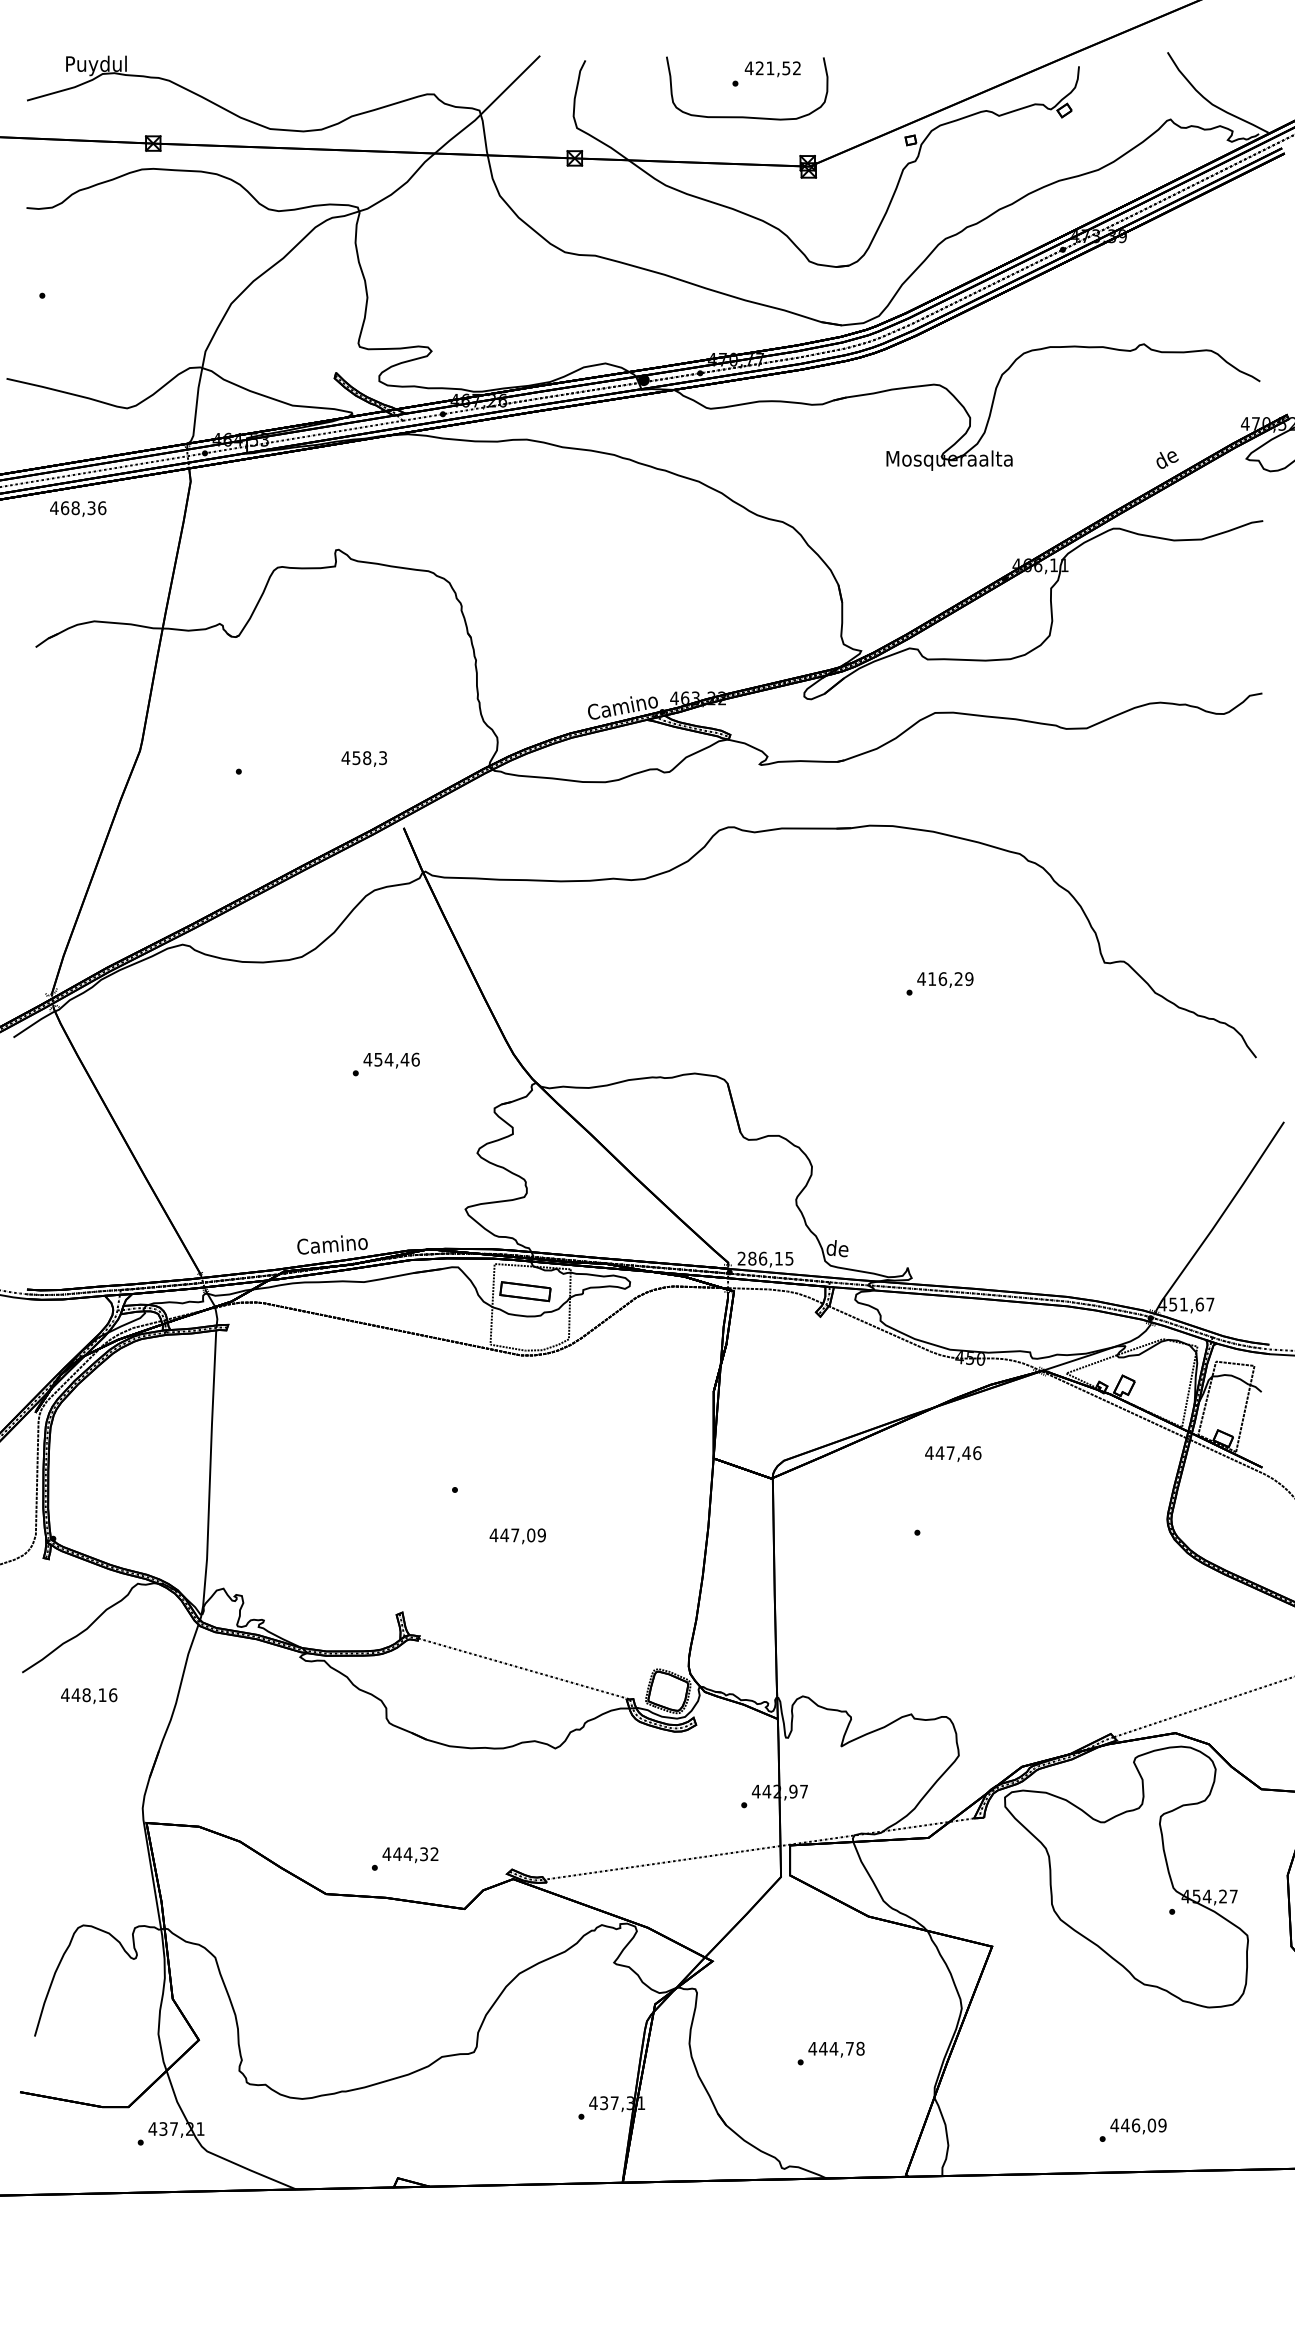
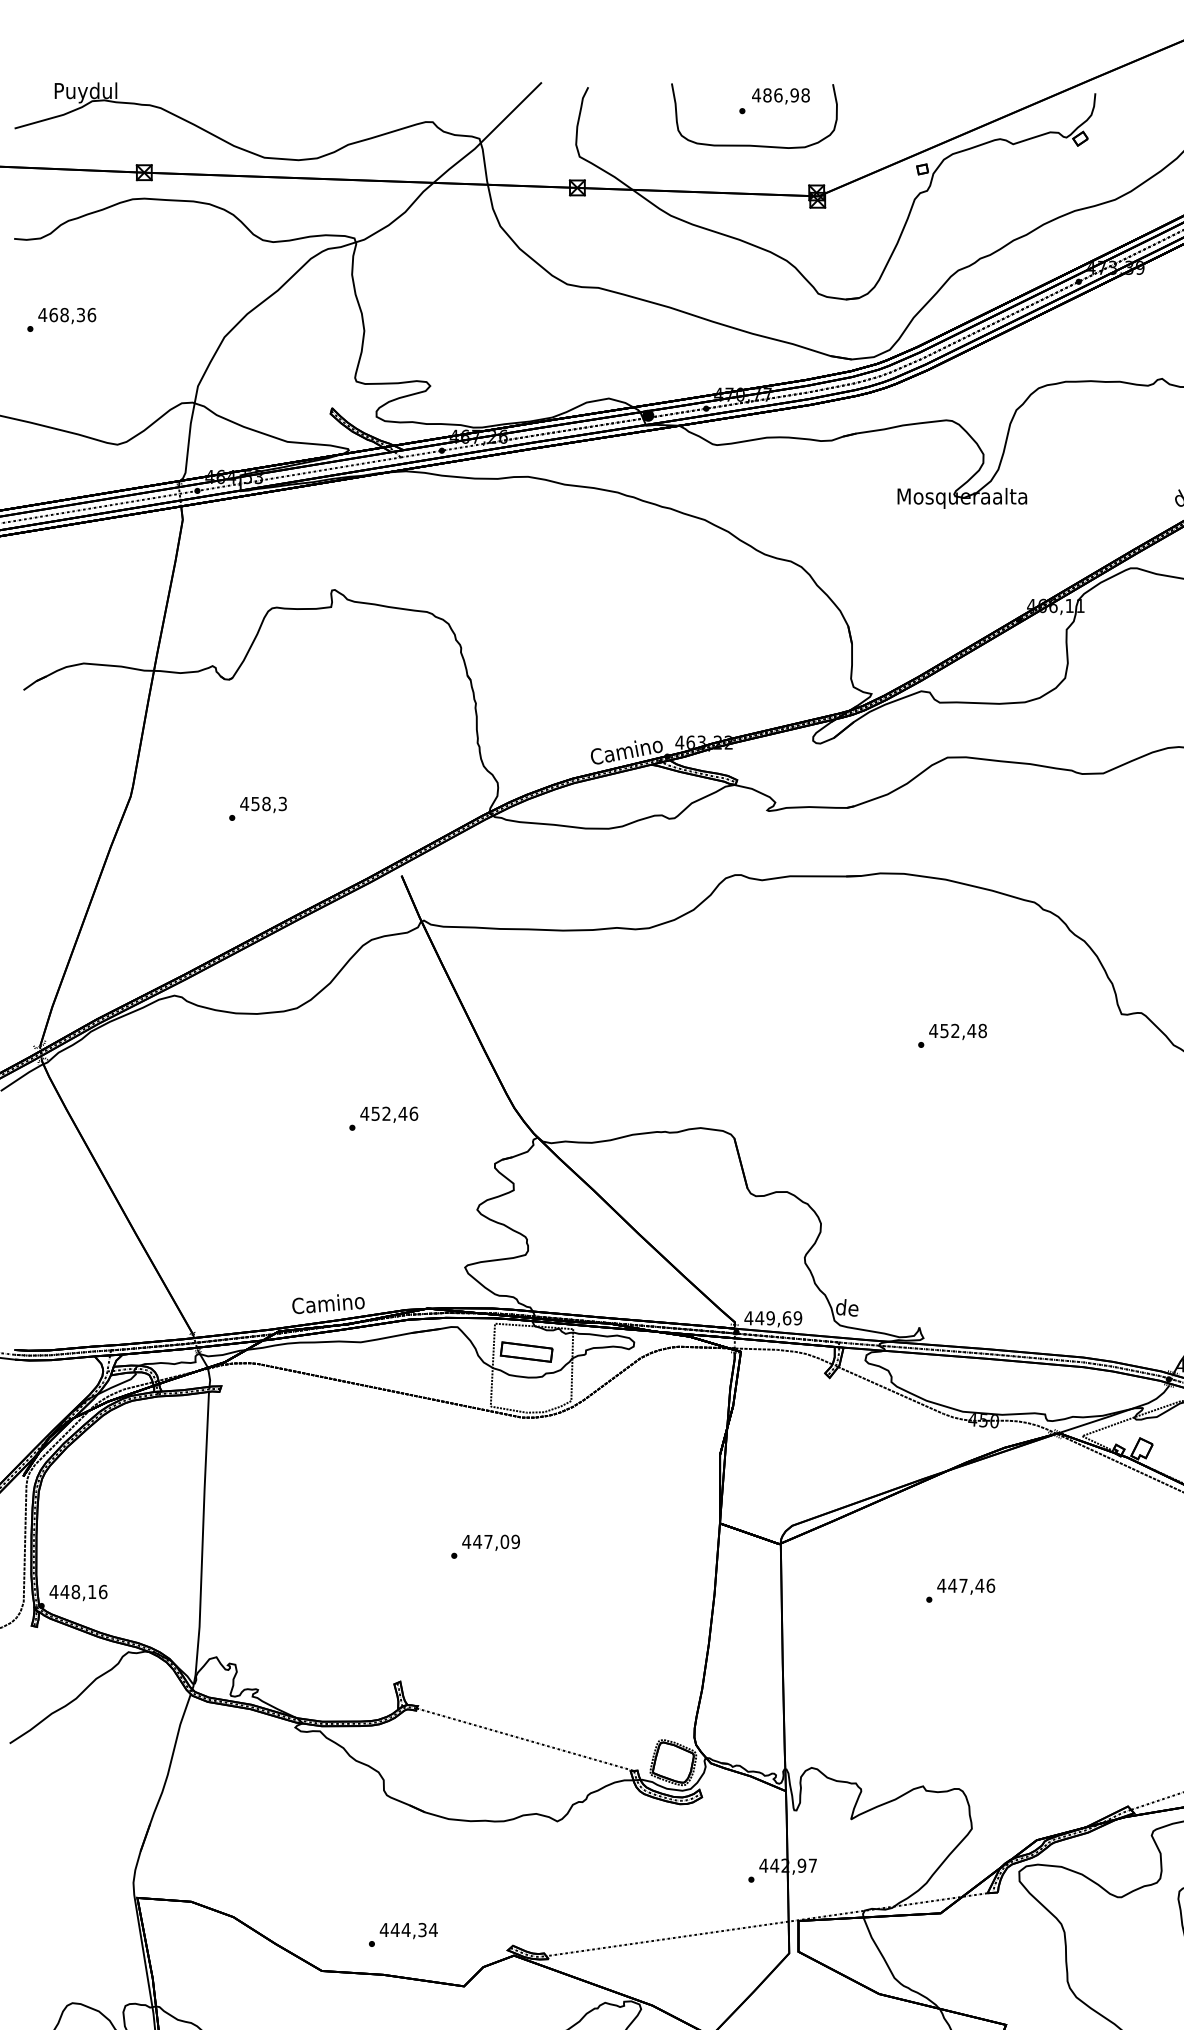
text: (778, 68) -> (786, 95), 421,52 -> 486,98
text: (78, 508) -> (67, 315), moved
text: (363, 758) -> (262, 804), moved
text: (950, 979) -> (963, 1031), 416,29 -> 452,48
text: (388, 1059) -> (385, 1113), 454,46 -> 452,46
text: (765, 1258) -> (773, 1318), 286,15 -> 449,69
text: (953, 1453) -> (966, 1586), moved
text: (517, 1536) -> (490, 1543), moved
text: (89, 1695) -> (78, 1592), moved
text: (434, 1853) -> (433, 1929), 444,32 -> 444,34

